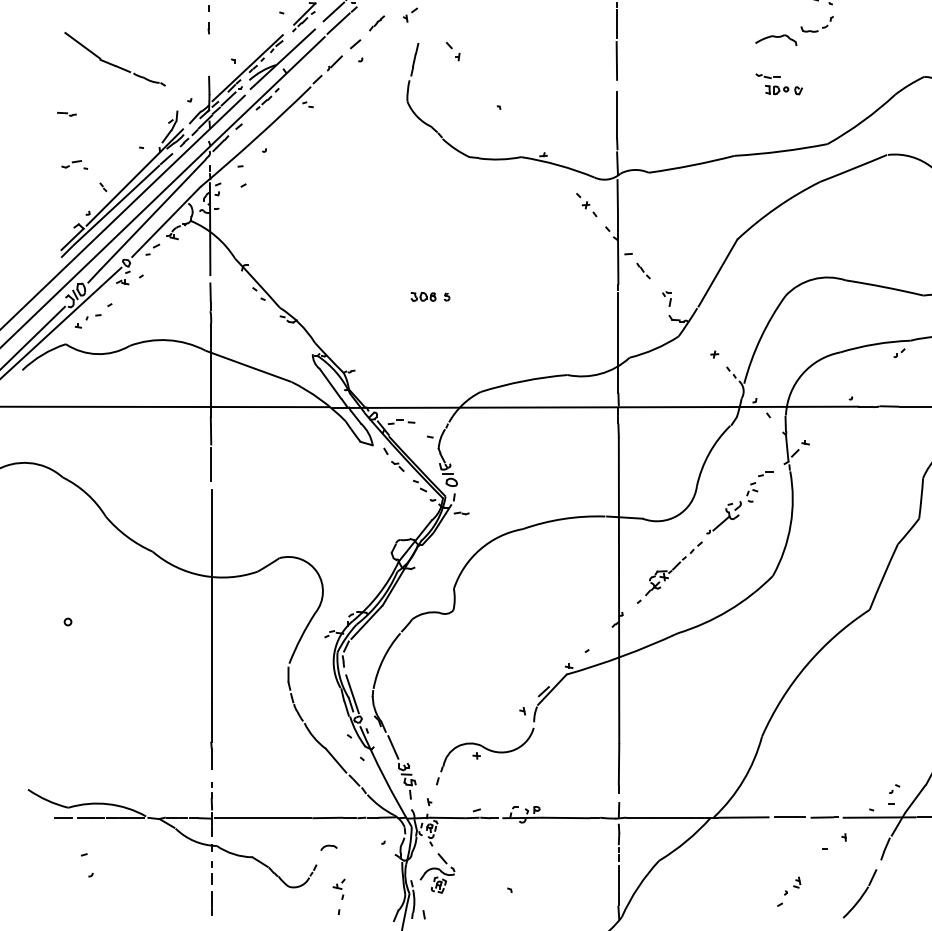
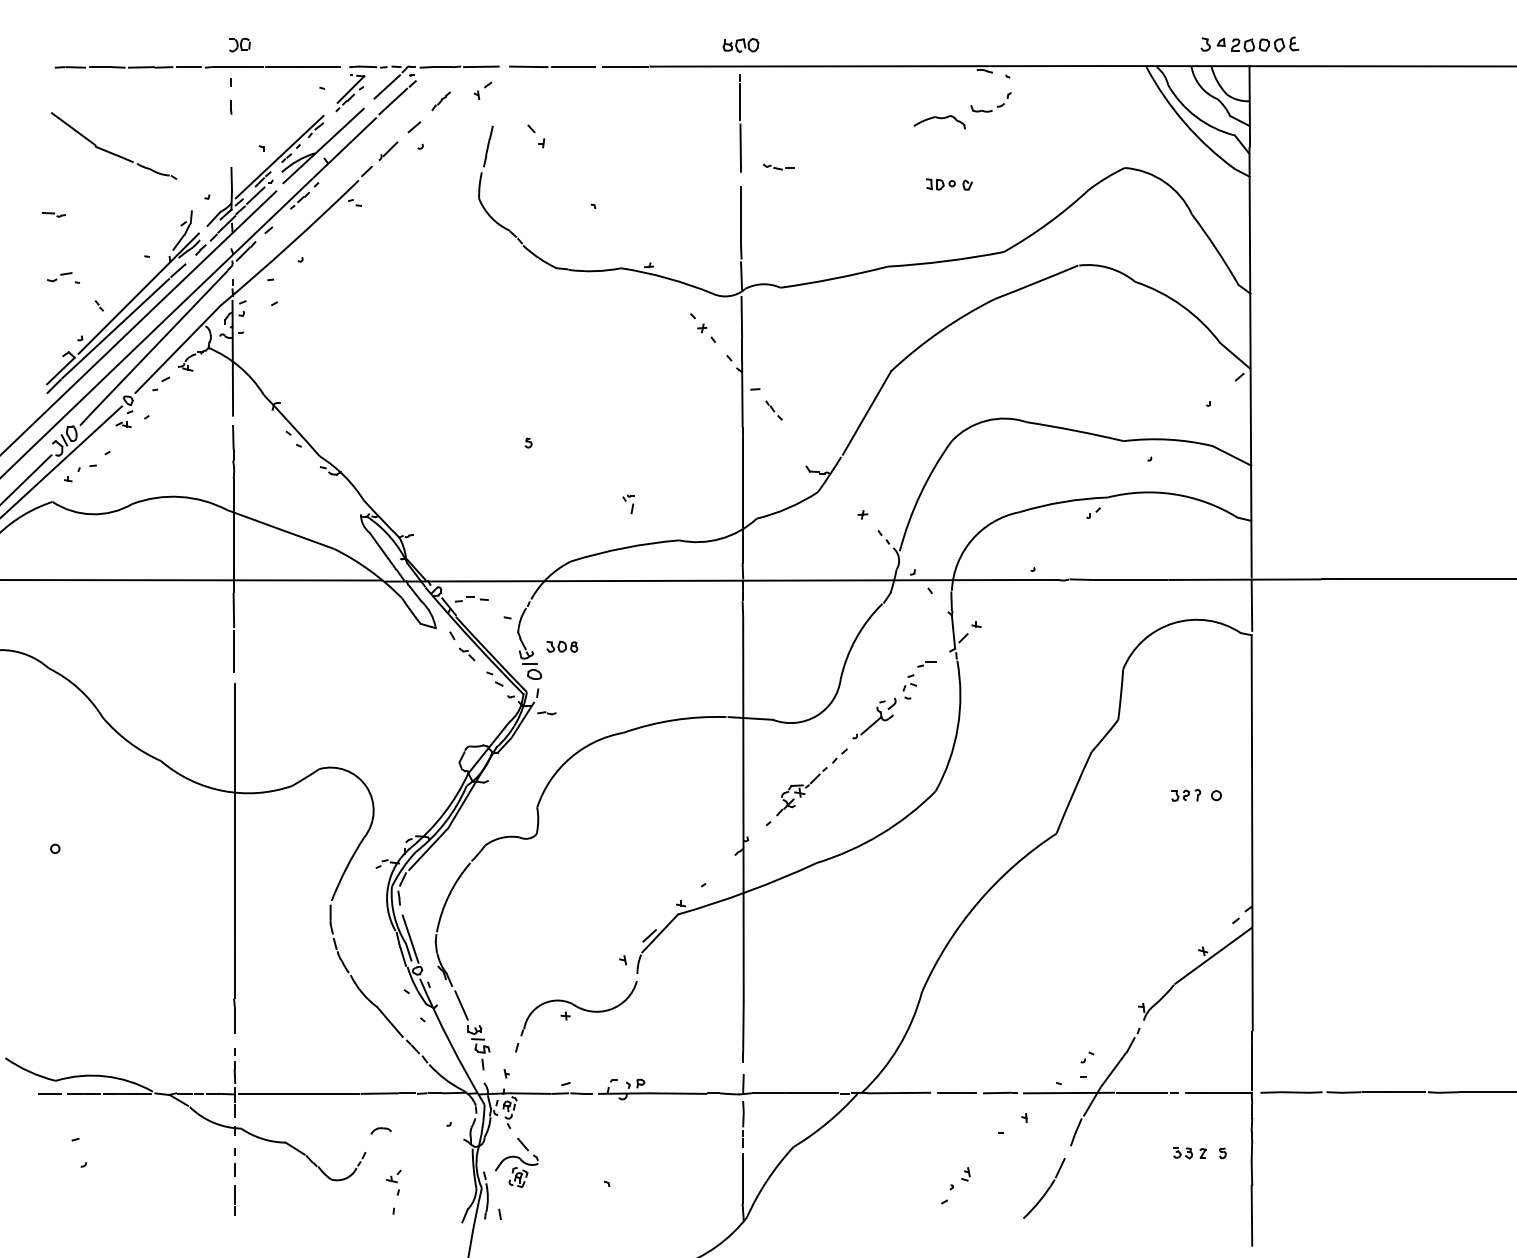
part: (768, 75) -> (778, 166), moved
part: (423, 296) -> (562, 646), moved
part: (667, 299) -> (628, 504), moved

